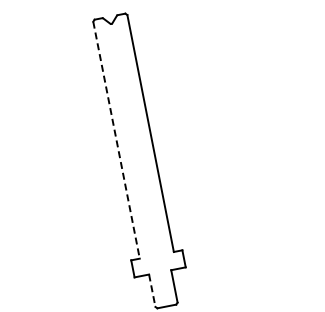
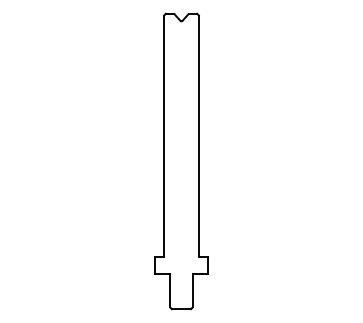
line: (116, 140) -> (164, 136), dashed -> solid
line: (152, 290) -> (170, 290), dashed -> solid

